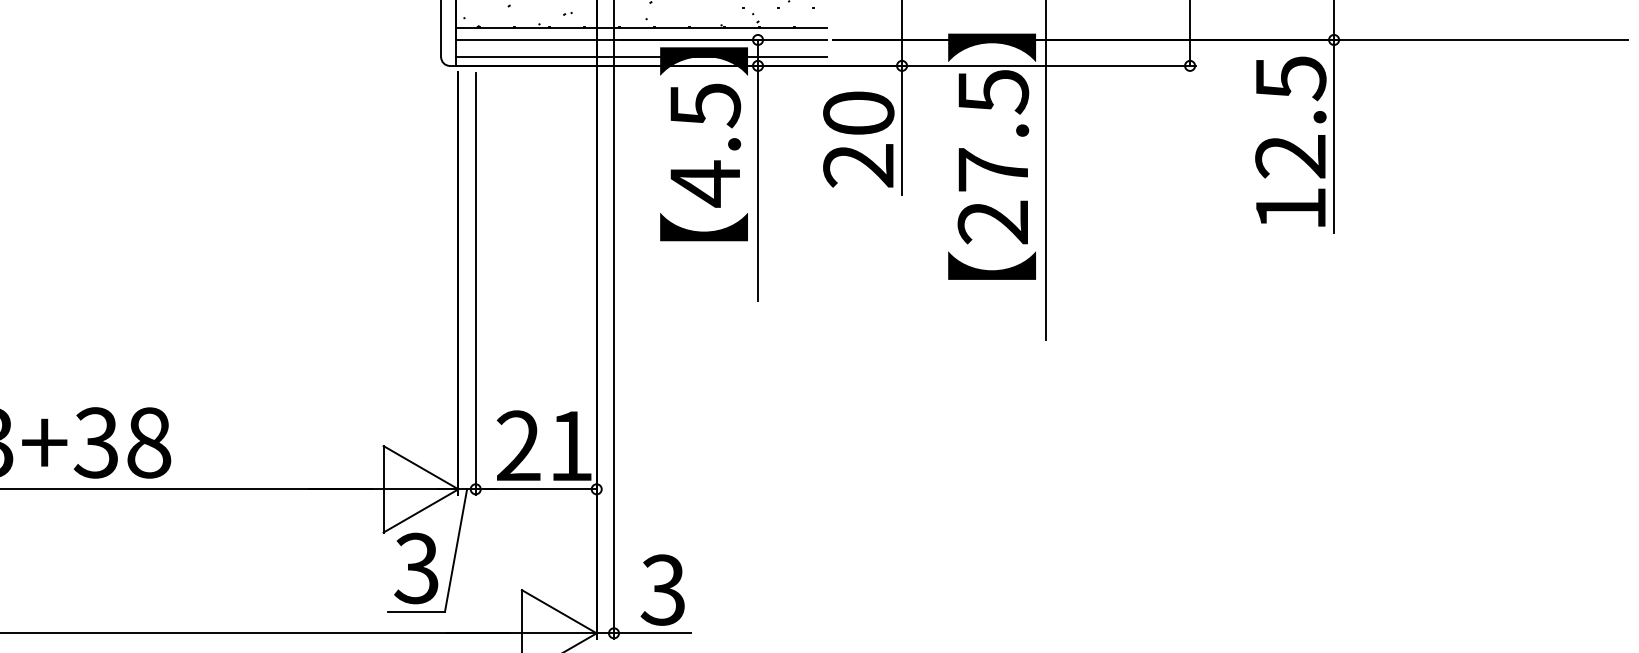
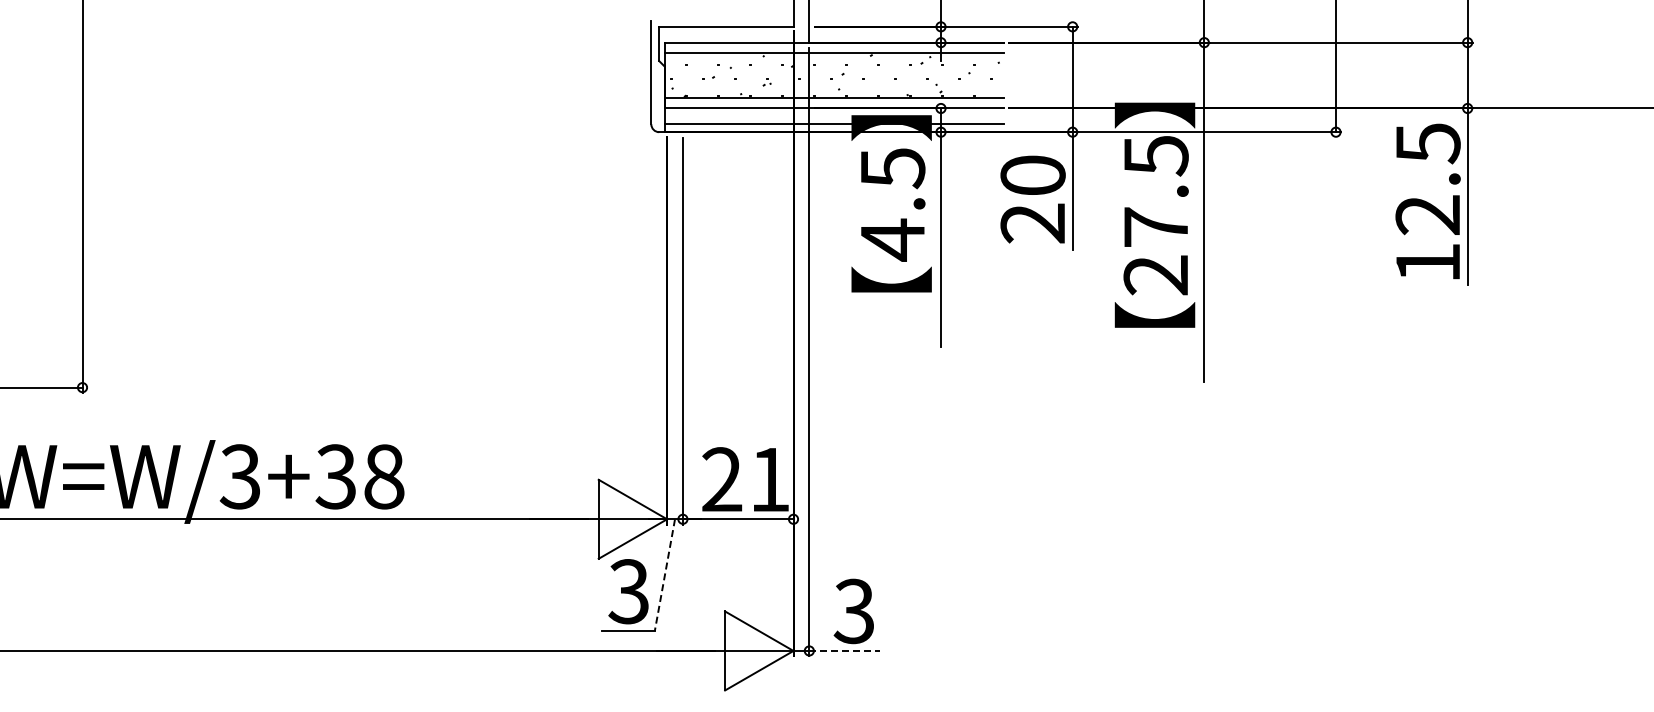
line: (455, 550) -> (664, 575), solid -> dashed
line: (653, 632) -> (845, 650), solid -> dashed

